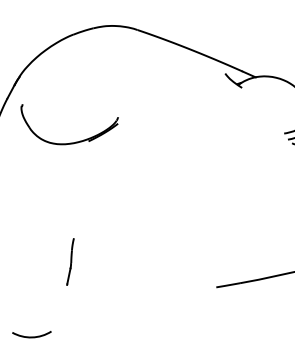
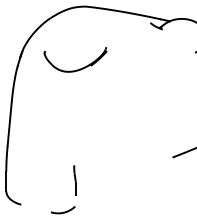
part: (70, 141) -> (79, 68), moved
line: (69, 261) -> (74, 180), moved

